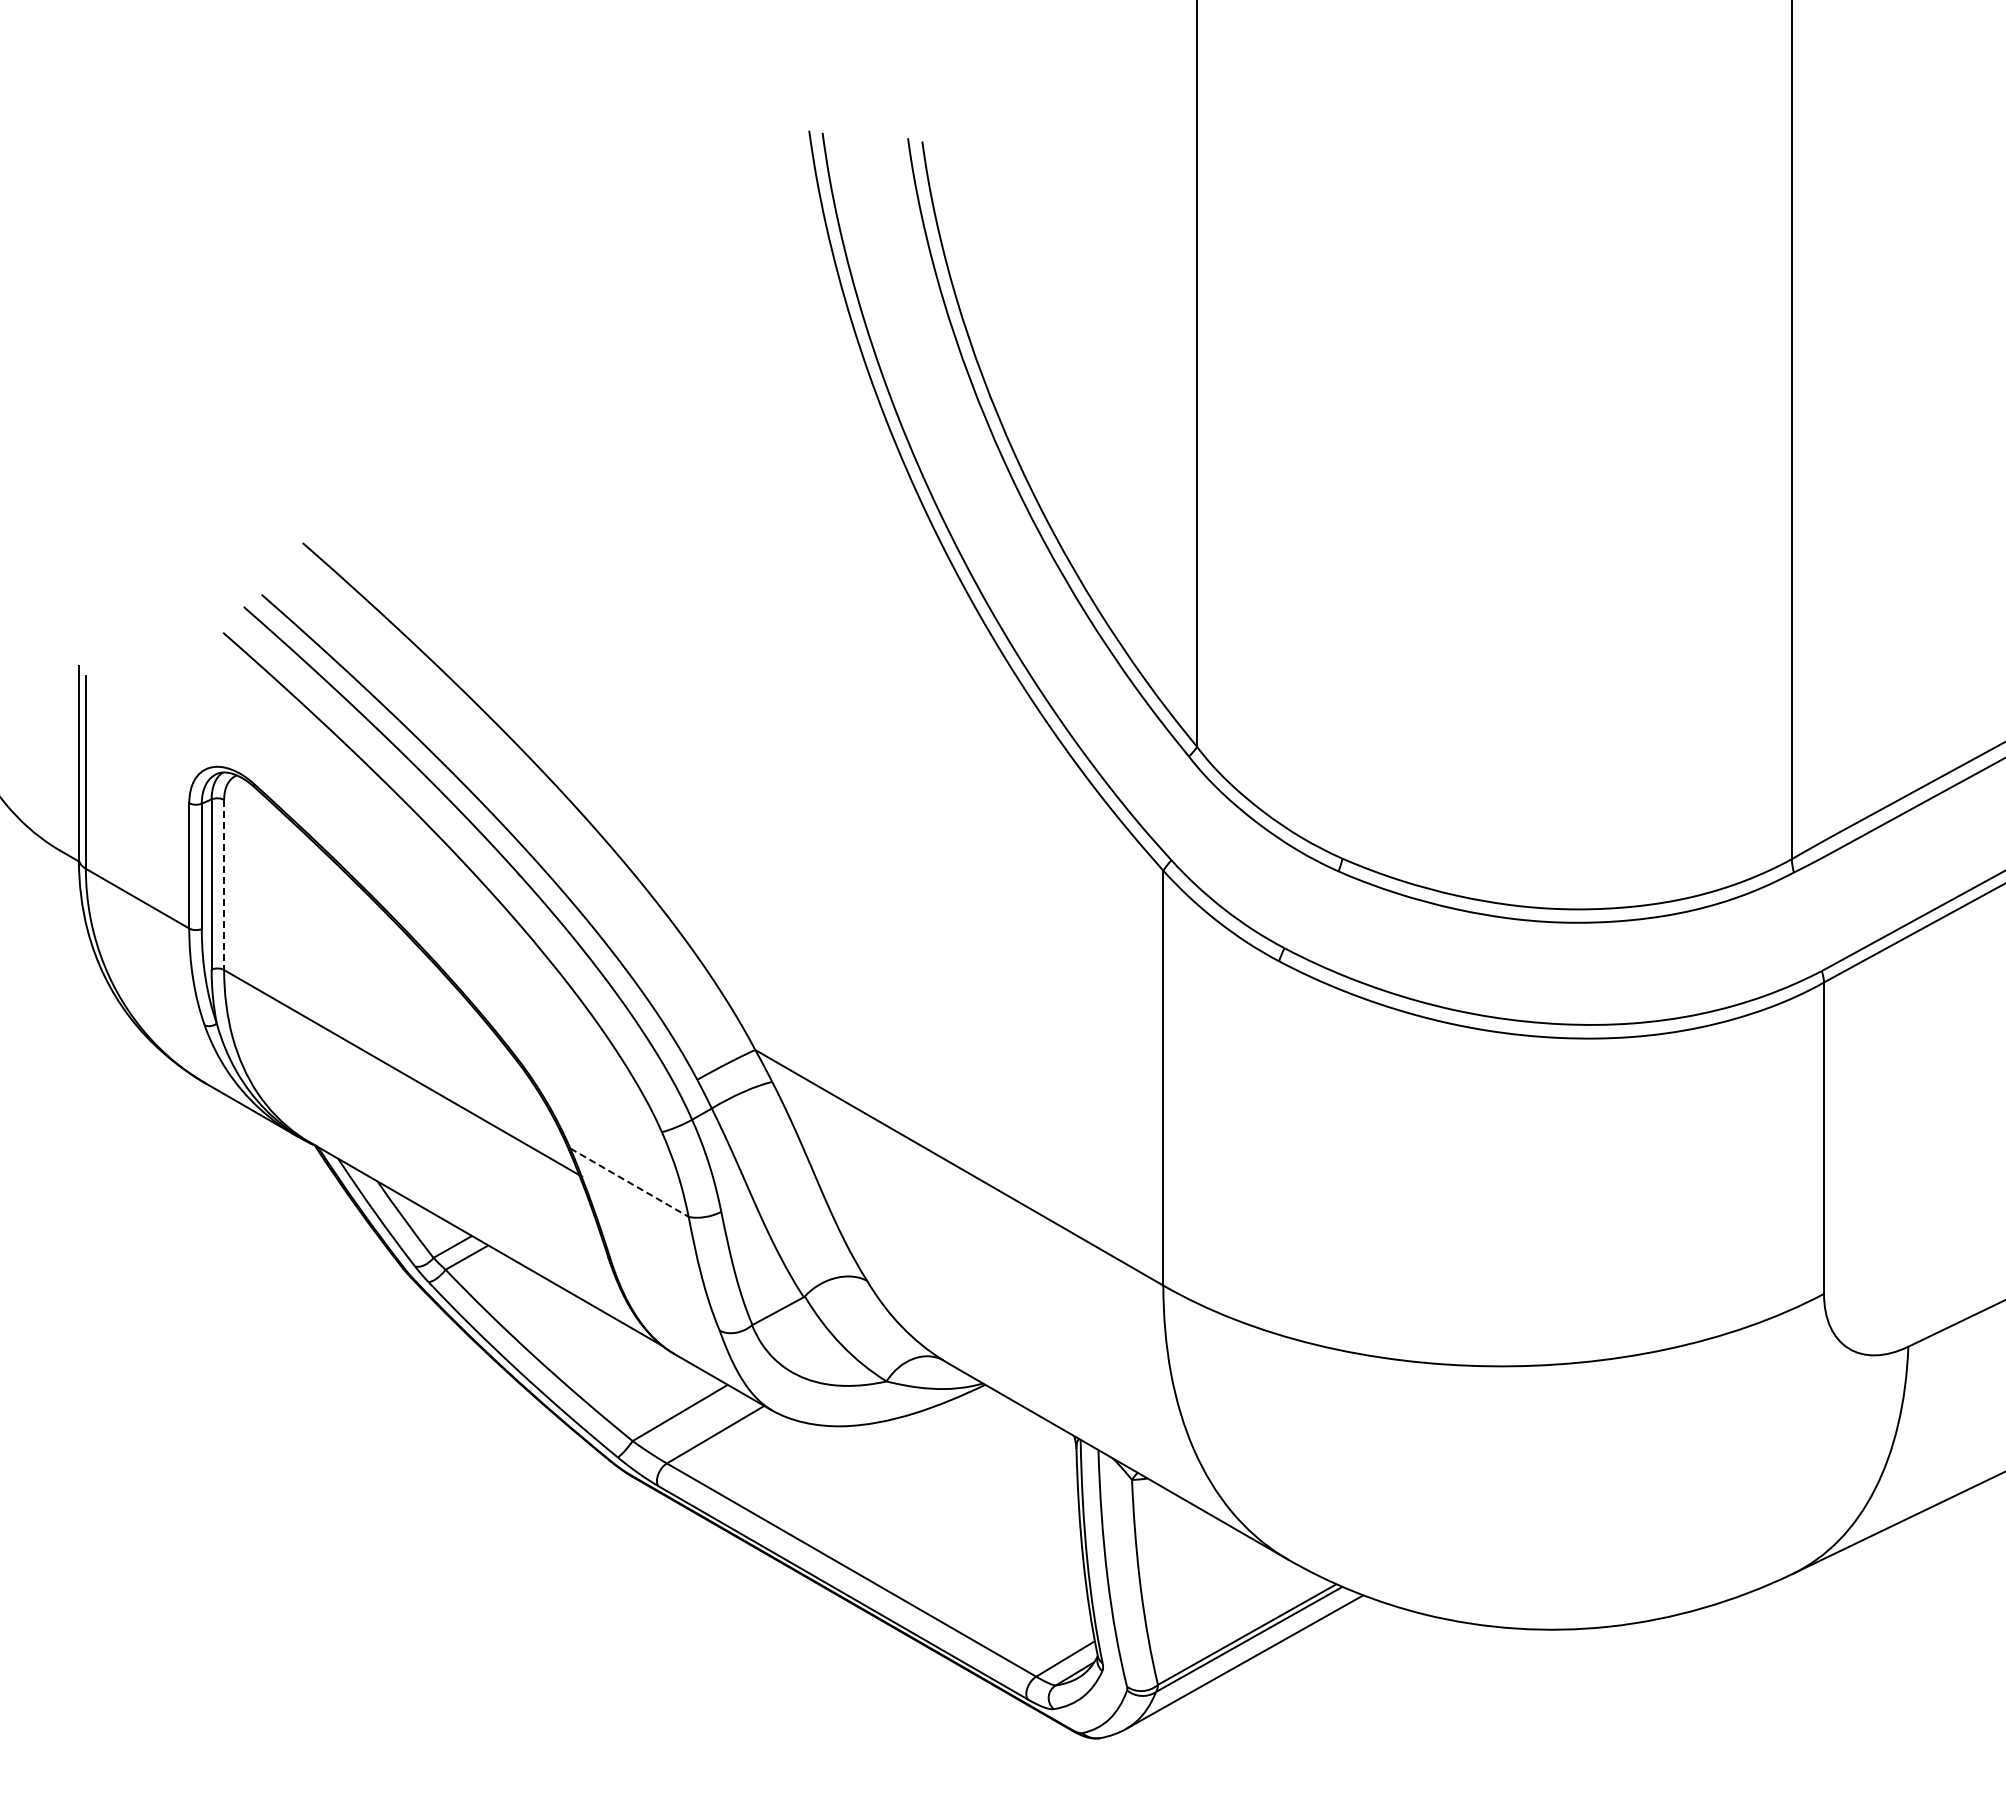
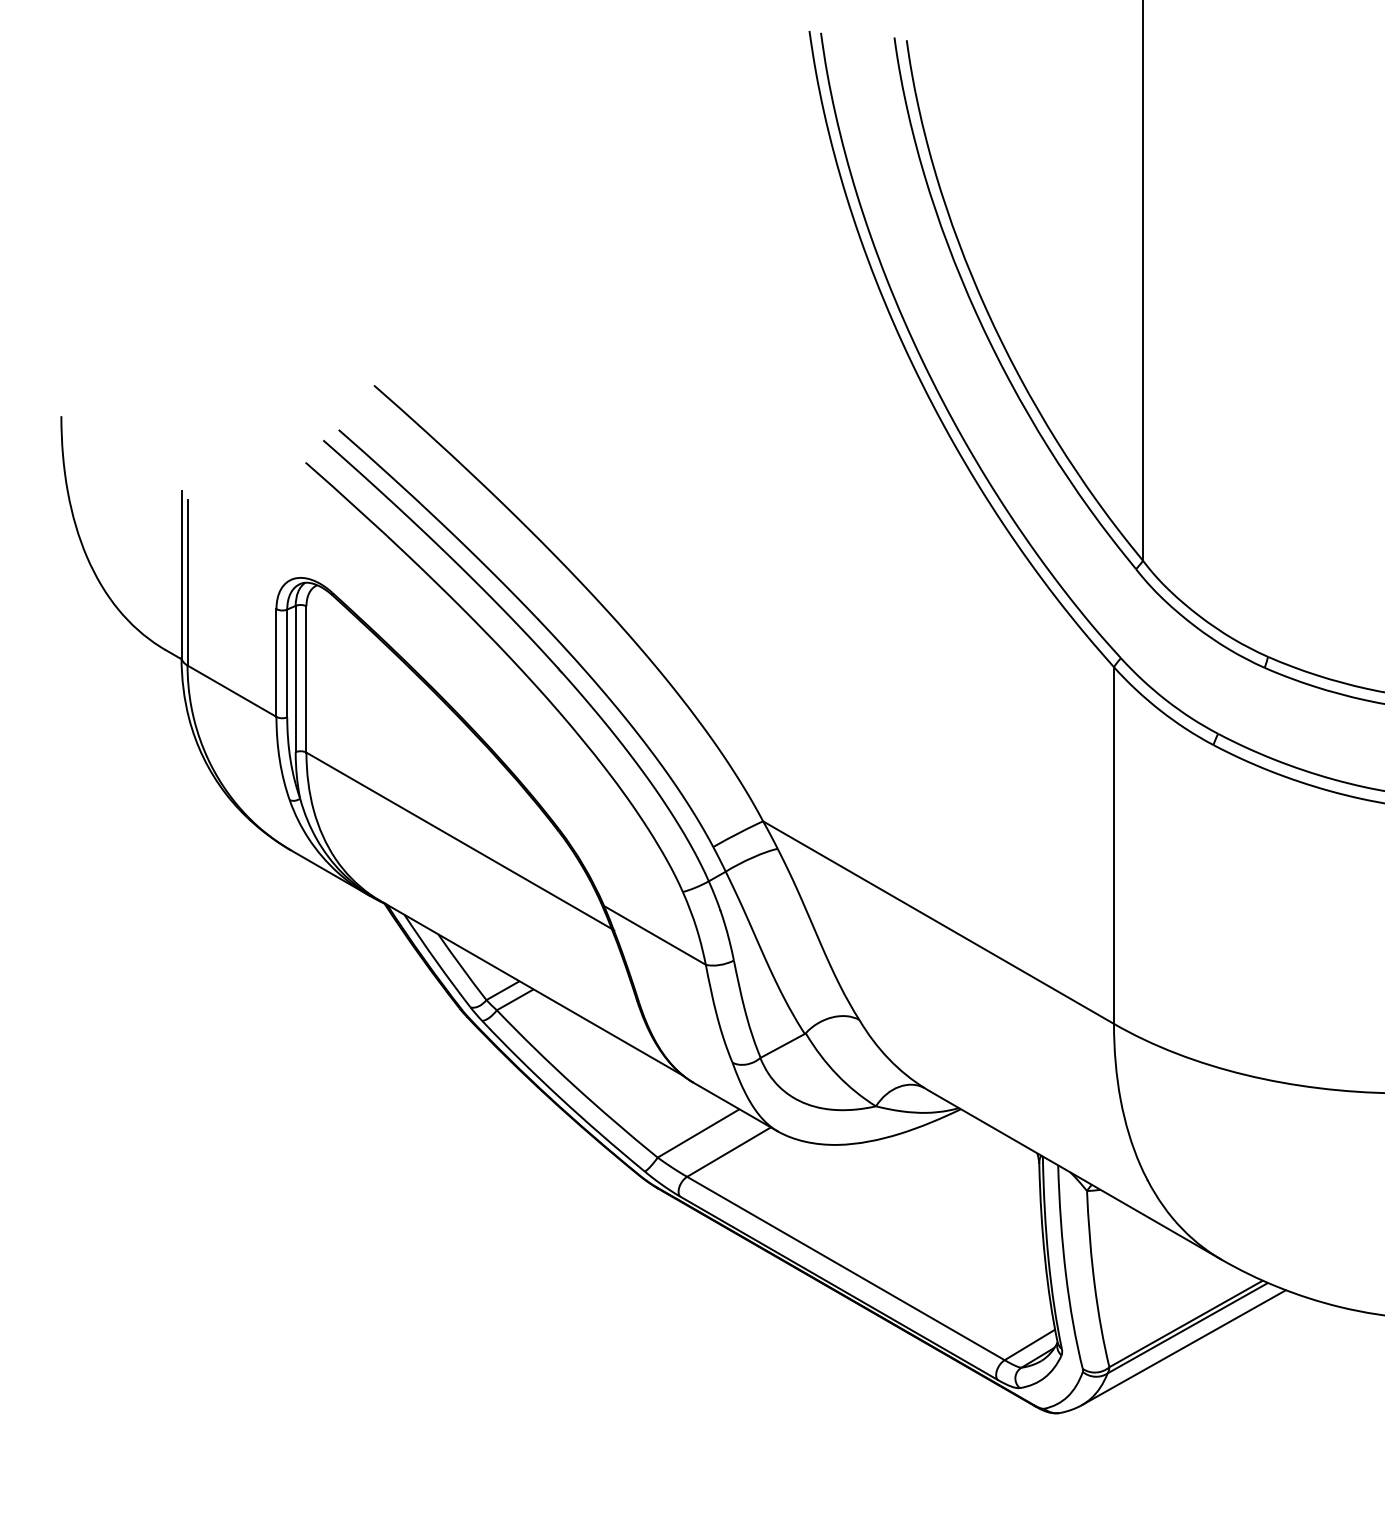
line: (224, 885) -> (306, 679), dashed -> solid
line: (629, 1182) -> (654, 935), dashed -> solid

